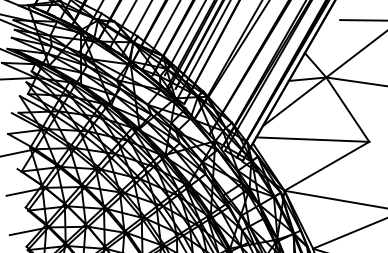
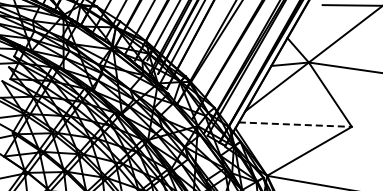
line: (312, 139) -> (295, 124), solid -> dashed

